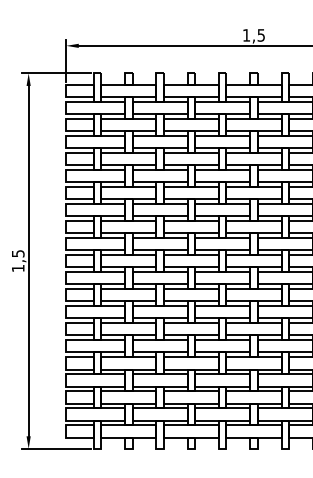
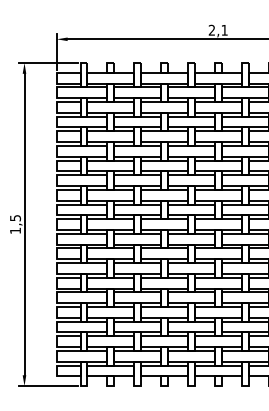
text: (252, 34) -> (217, 29), 1,5 -> 2,1

